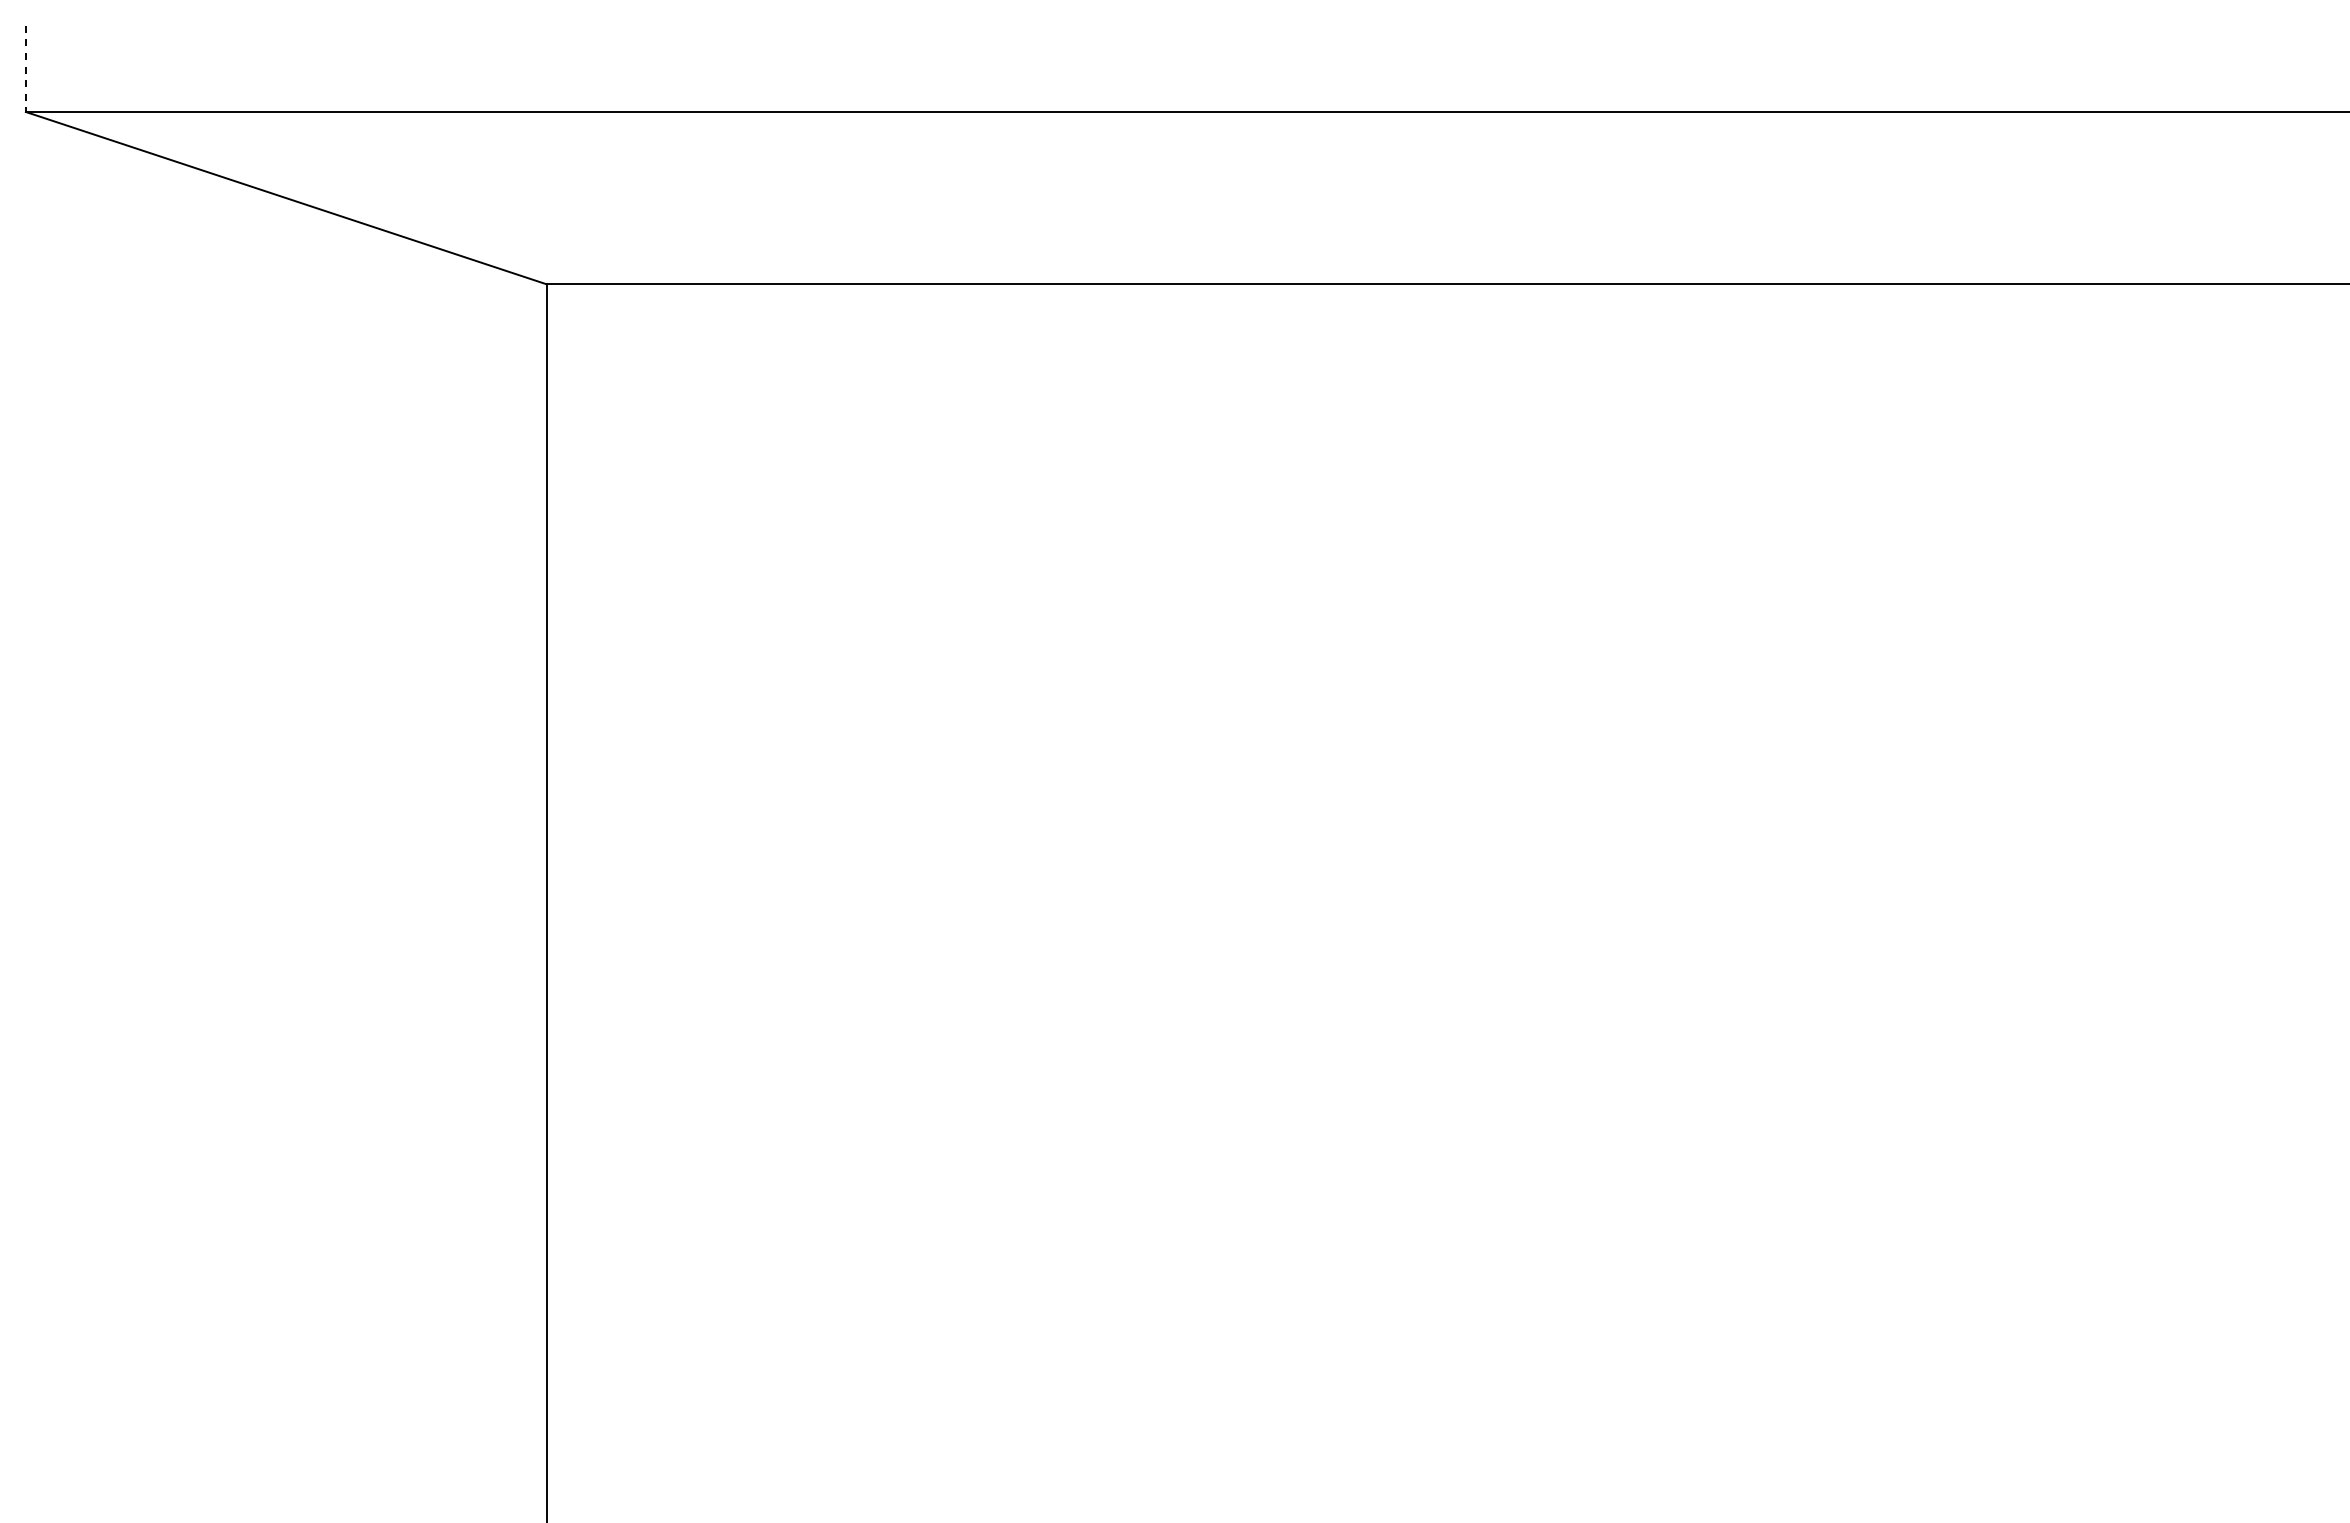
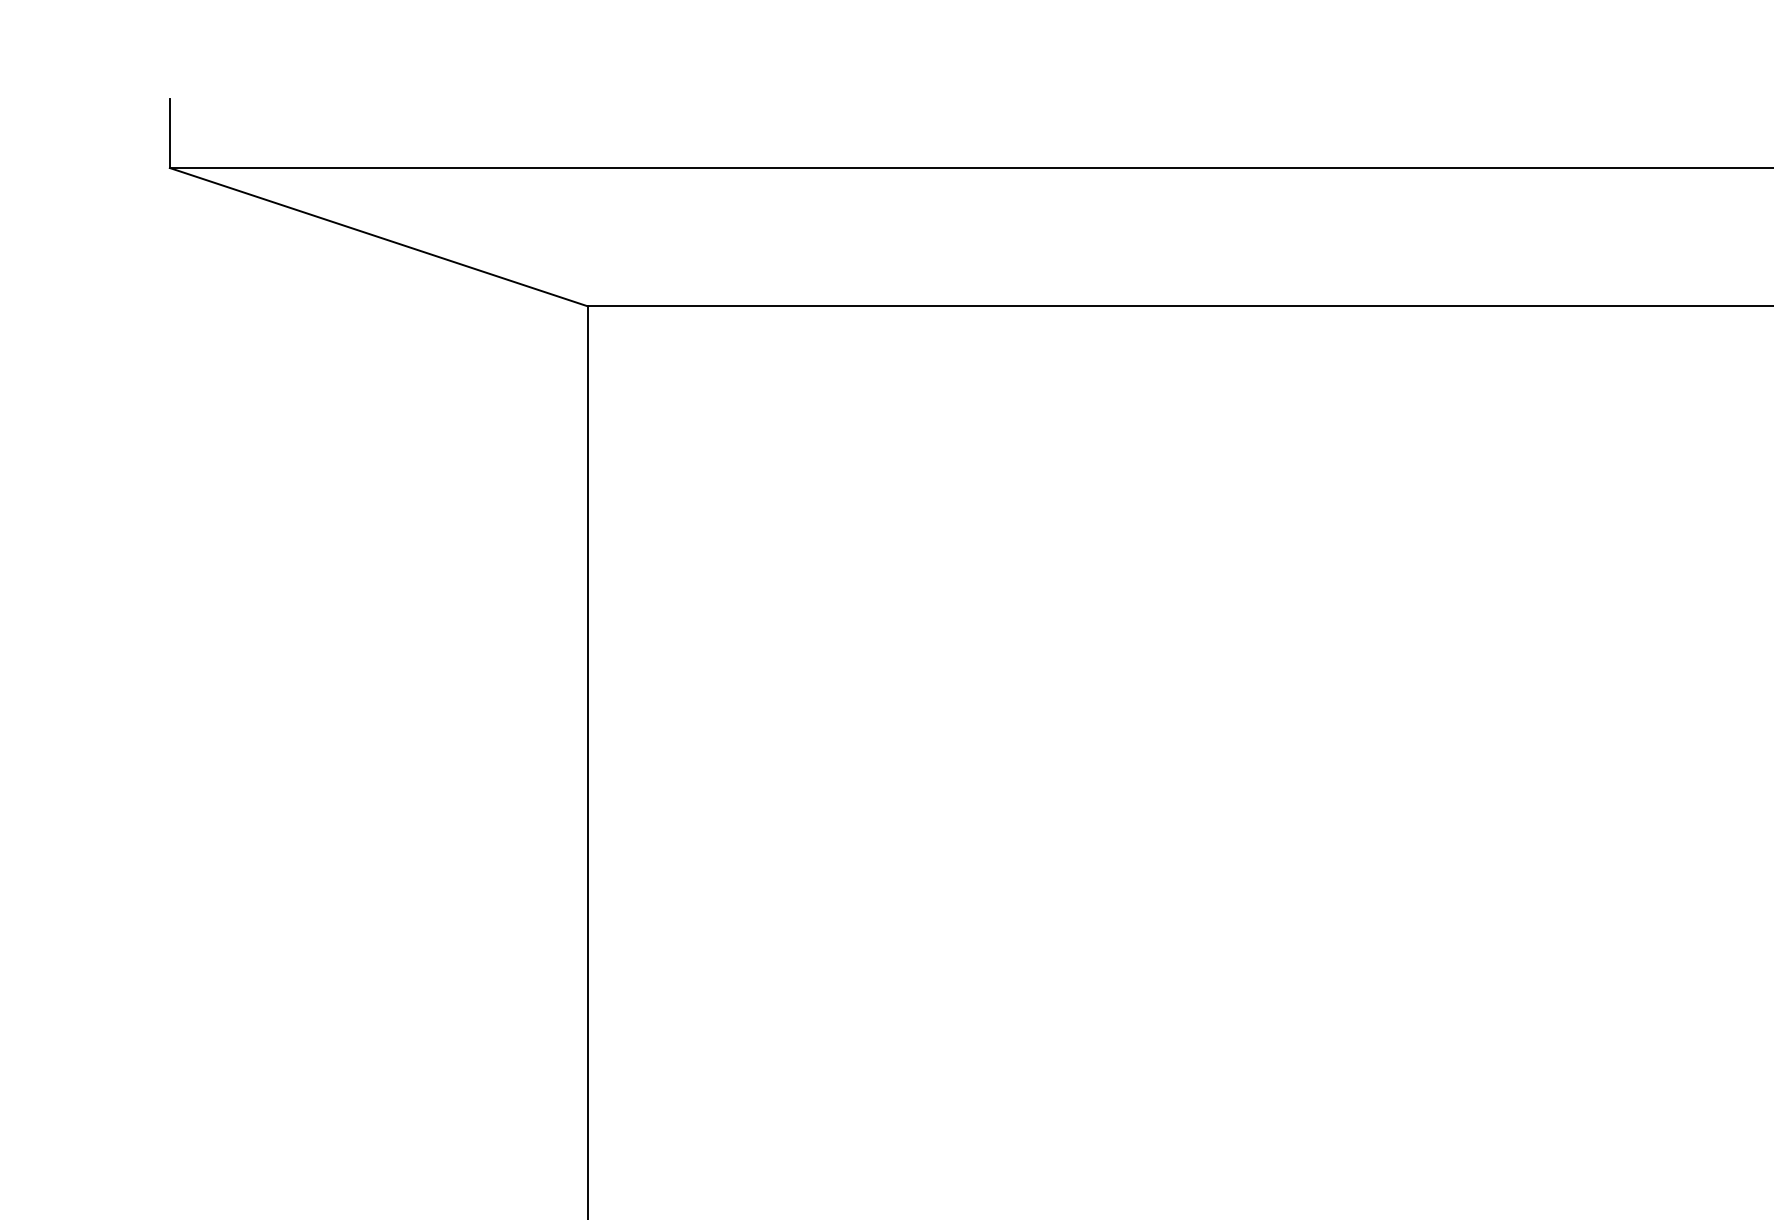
line: (25, 69) -> (169, 133), dashed -> solid

